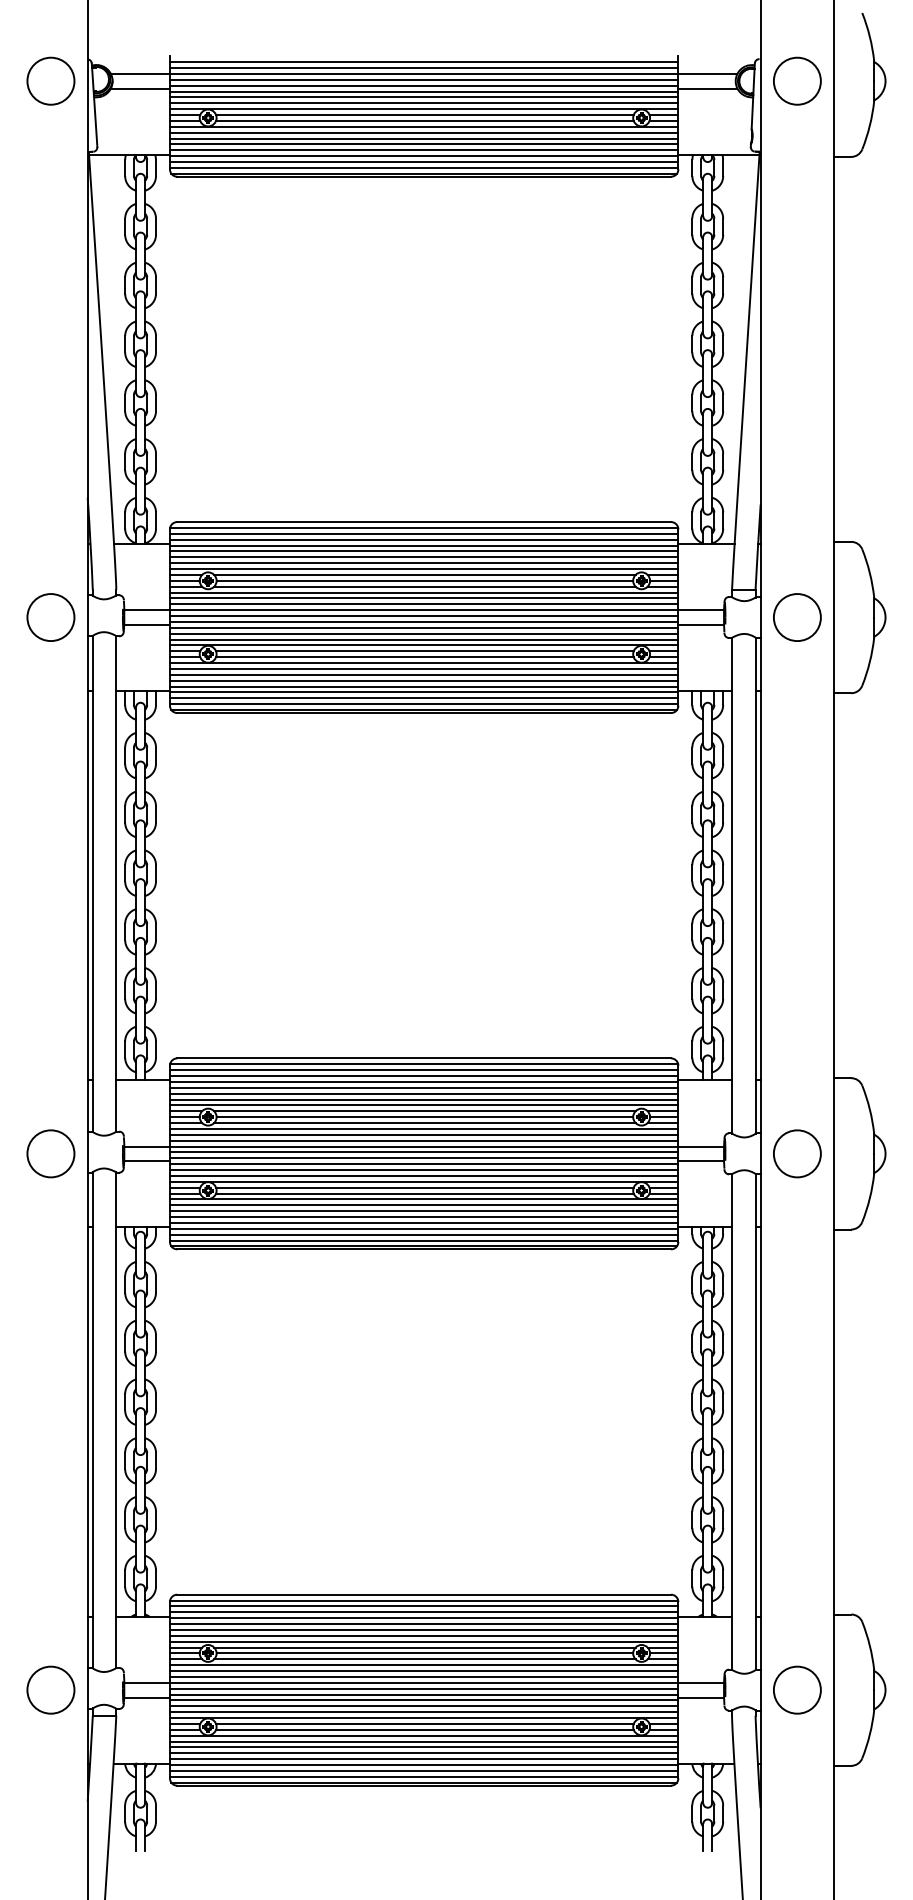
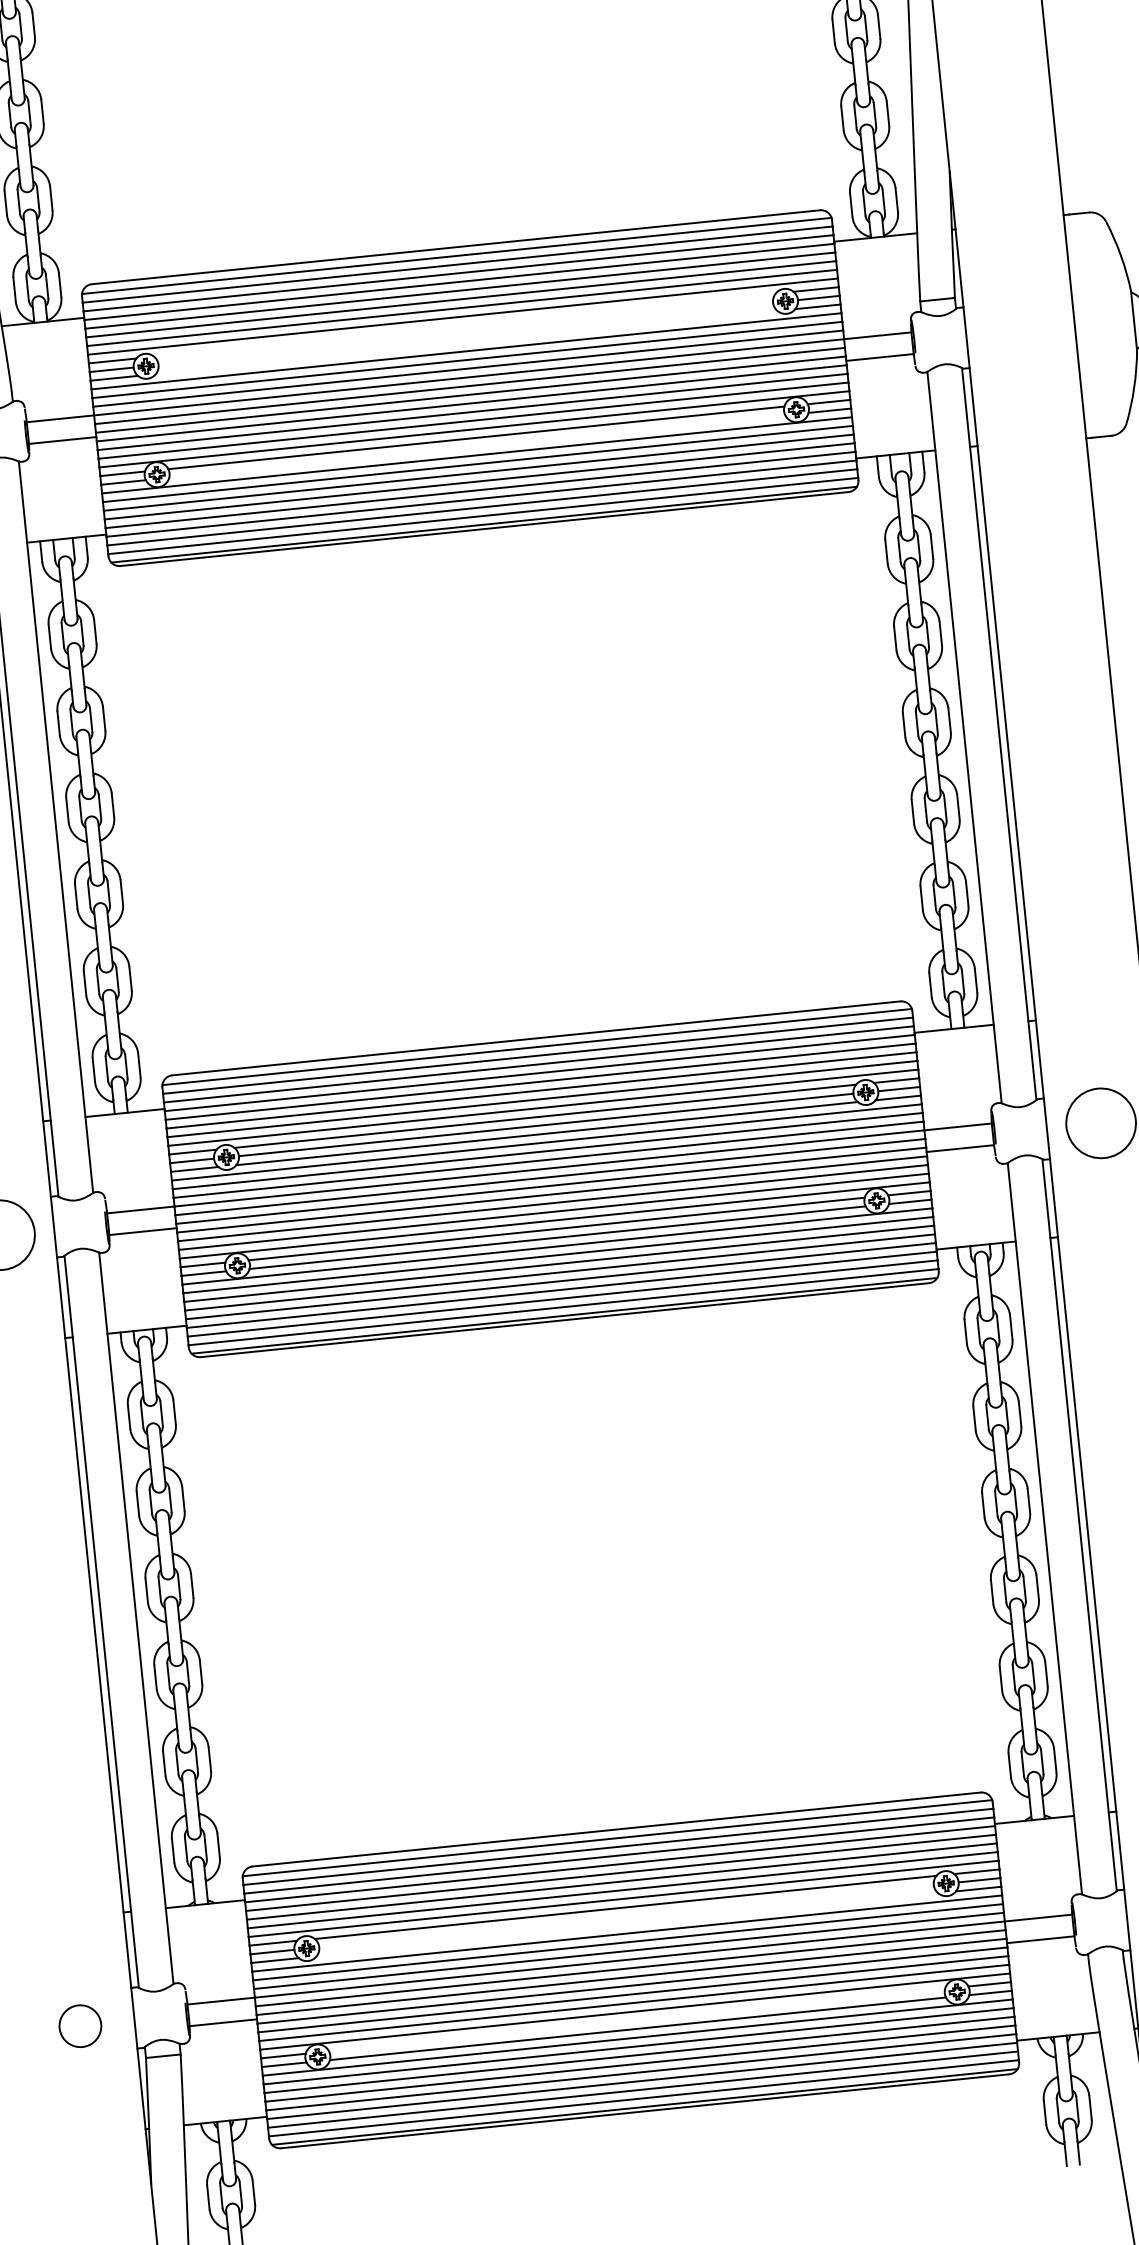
line: (424, 574) -> (464, 324), removed
line: (424, 580) -> (465, 333), removed
line: (424, 586) -> (466, 342), removed
circle: (797, 617) -> (1020, 332), removed
line: (424, 657) -> (476, 447), removed
line: (424, 1653) -> (625, 1916), removed
line: (424, 1659) -> (626, 1925), removed
circle: (50, 1689) -> (79, 2025), size x0.6
line: (424, 1723) -> (636, 2019), removed

